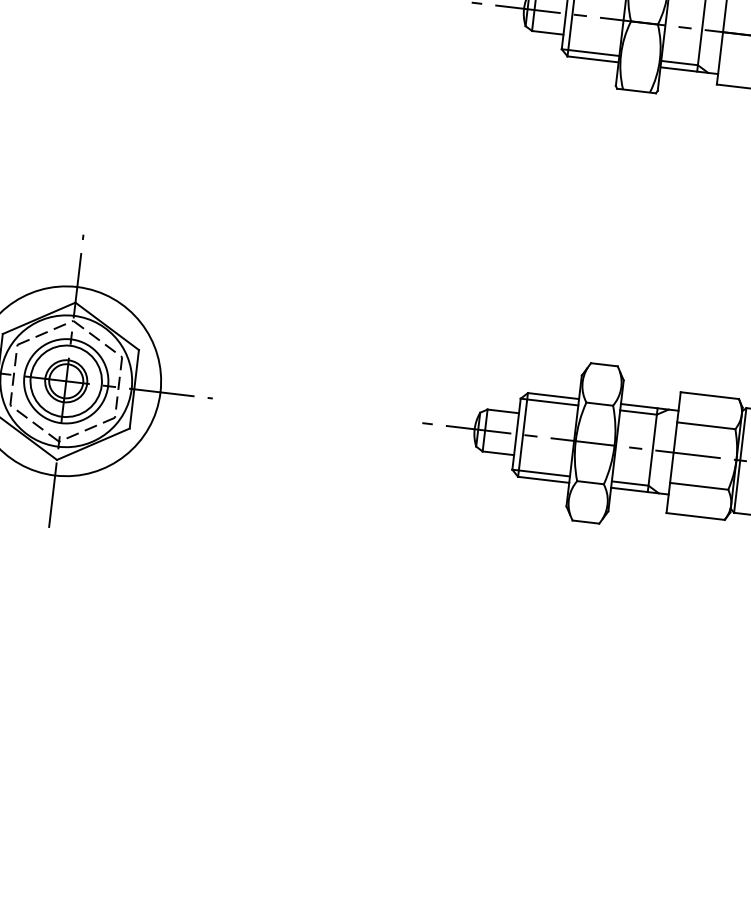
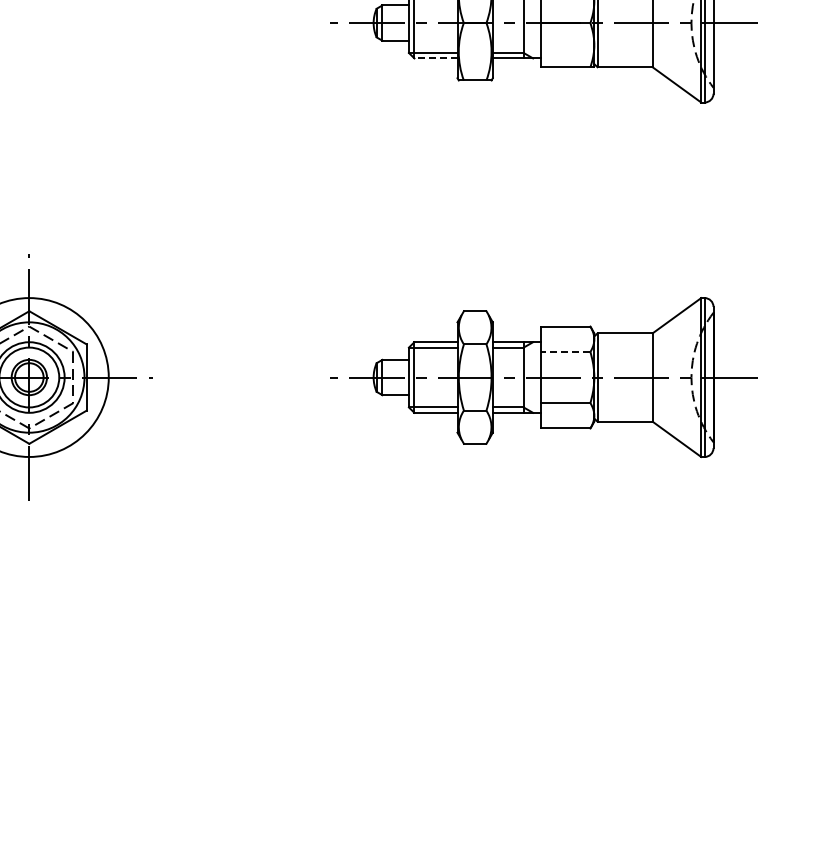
line: (592, 59) -> (435, 58), solid -> dashed
line: (705, 426) -> (565, 352), solid -> dashed

